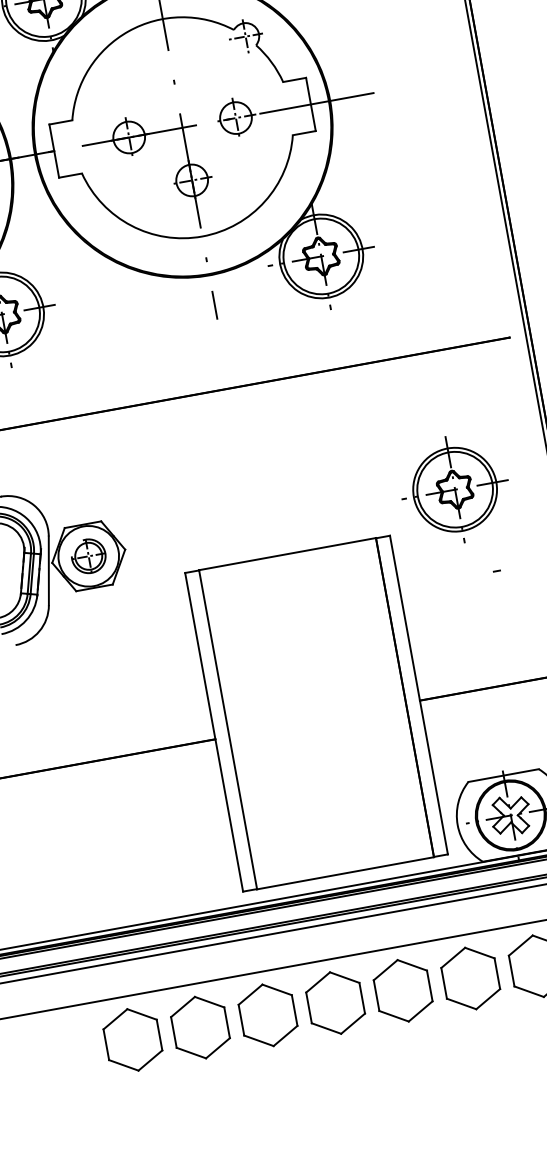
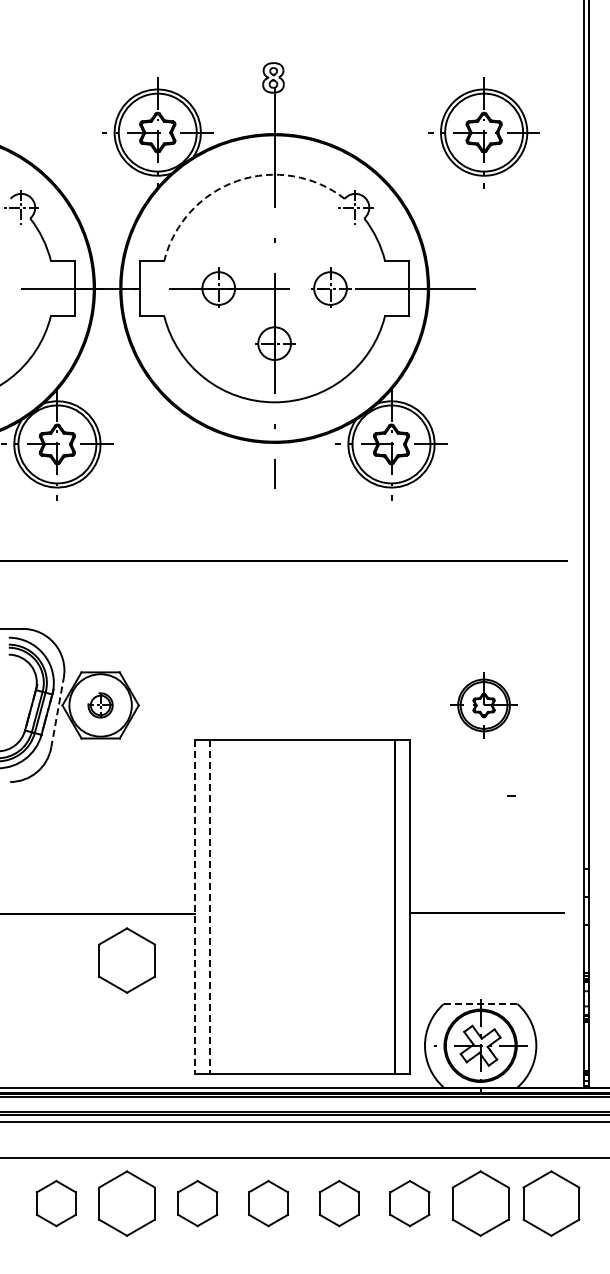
arc: (128, 31) -> (237, 180), solid -> dashed
part: (454, 489) -> (483, 705), size x0.6
part: (88, 556) -> (100, 705), size x0.7
line: (48, 570) -> (57, 712), solid -> dashed
line: (227, 729) -> (209, 906), solid -> dashed
line: (214, 731) -> (195, 906), solid -> dashed
line: (503, 776) -> (480, 1004), solid -> dashed
part: (157, 795) -> (126, 960), added
part: (470, 978) -> (409, 1203), size x0.7
part: (403, 990) -> (339, 1203), size x0.7
part: (335, 1002) -> (268, 1203), size x0.7
part: (267, 1015) -> (197, 1203), size x0.7
part: (133, 1039) -> (56, 1203), size x0.7

